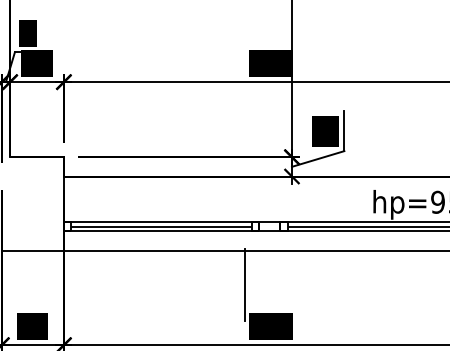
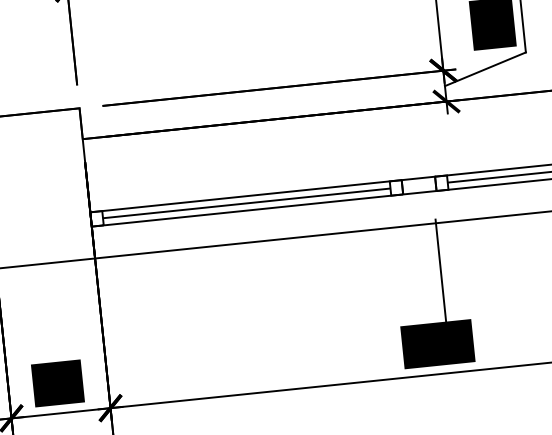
line: (244, 285) -> (441, 277), moved

